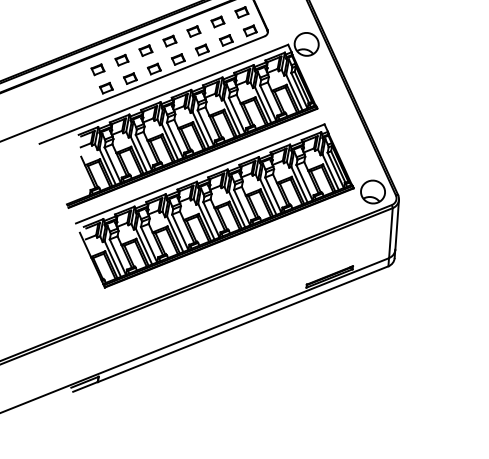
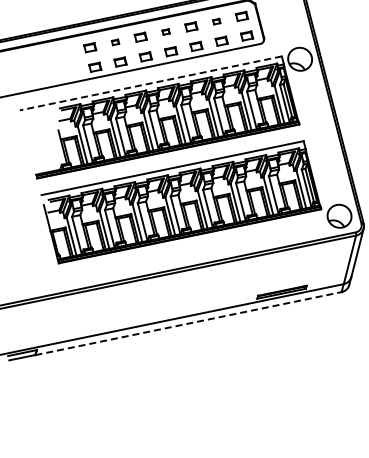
part: (217, 21) -> (216, 21), size x0.6
part: (169, 40) -> (165, 31), size x0.6
part: (121, 59) -> (115, 41), size x0.6
line: (163, 94) -> (150, 83), solid -> dashed
line: (243, 324) -> (188, 323), solid -> dashed

